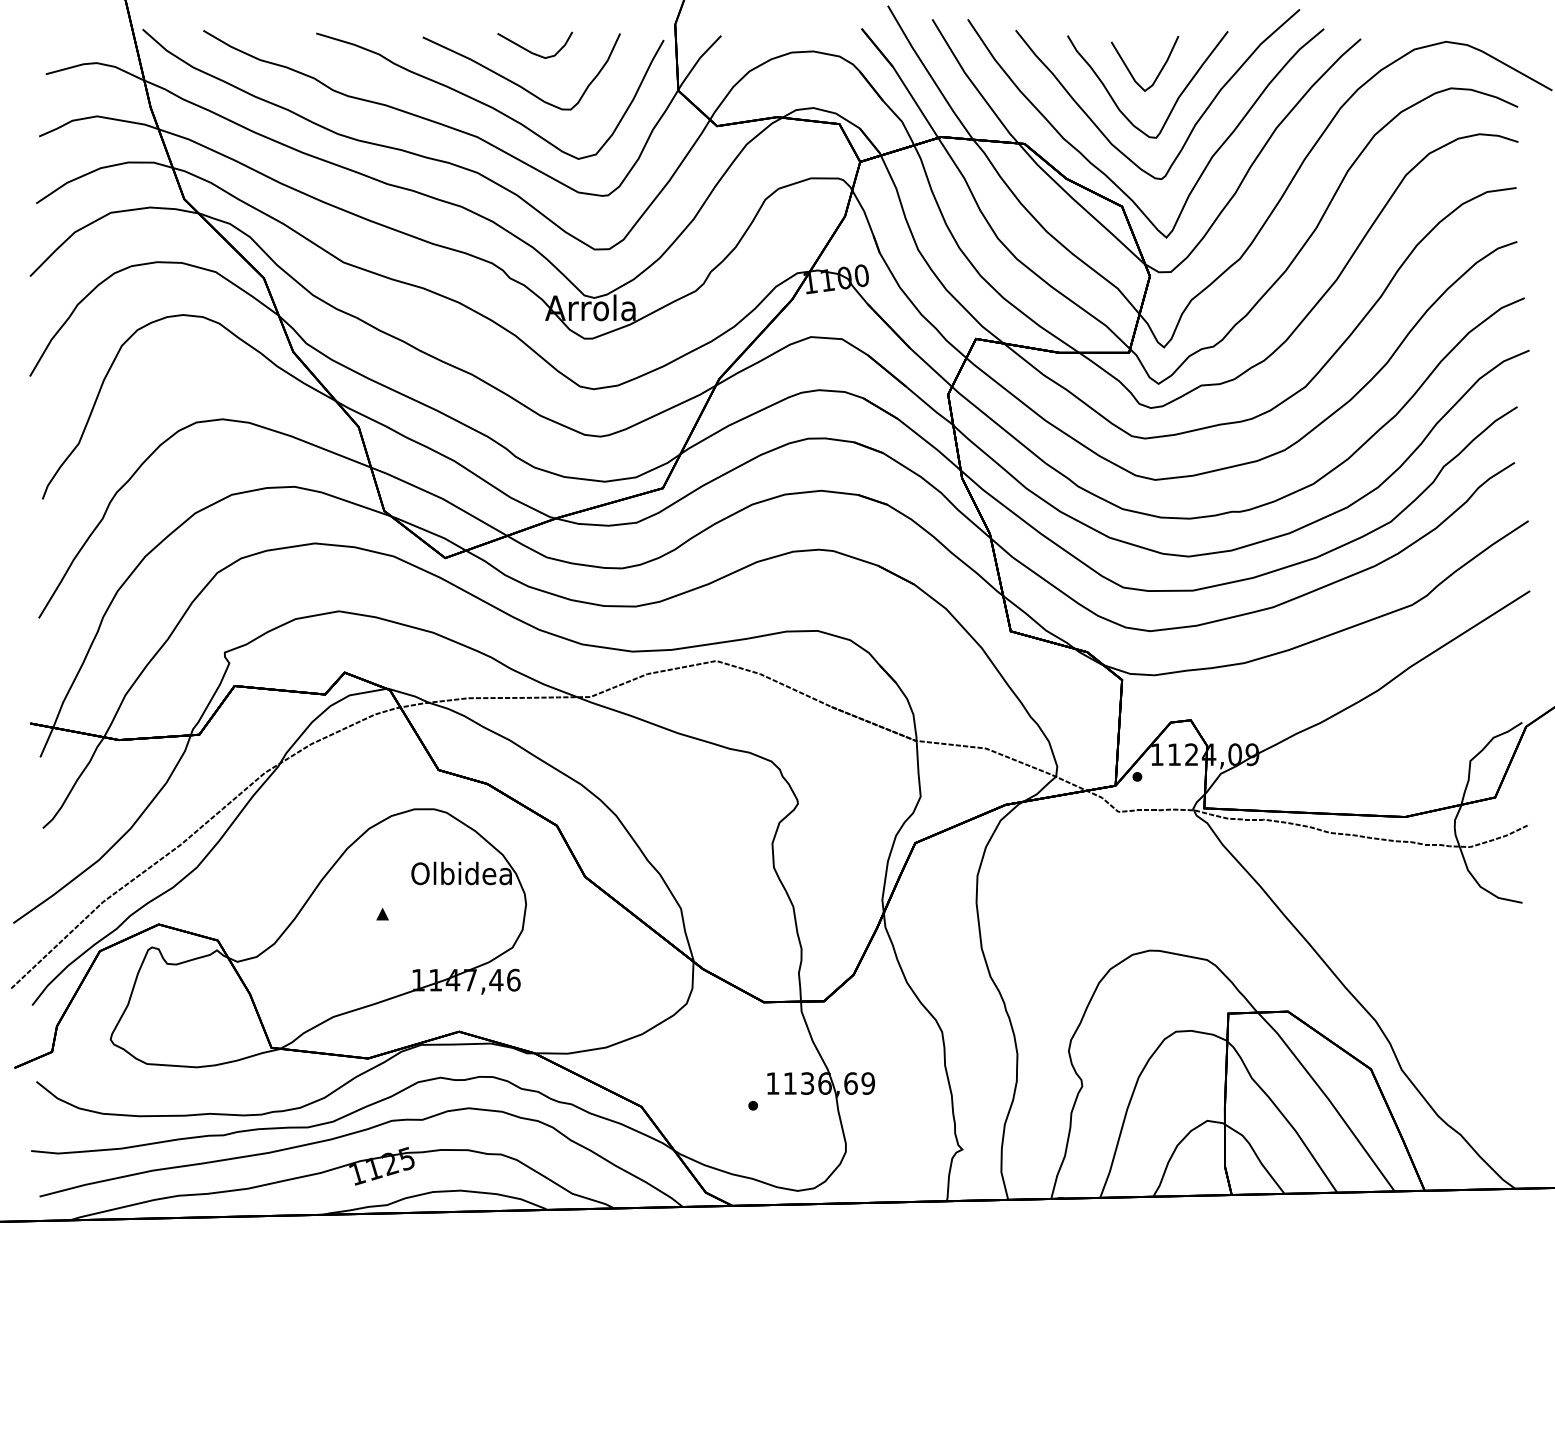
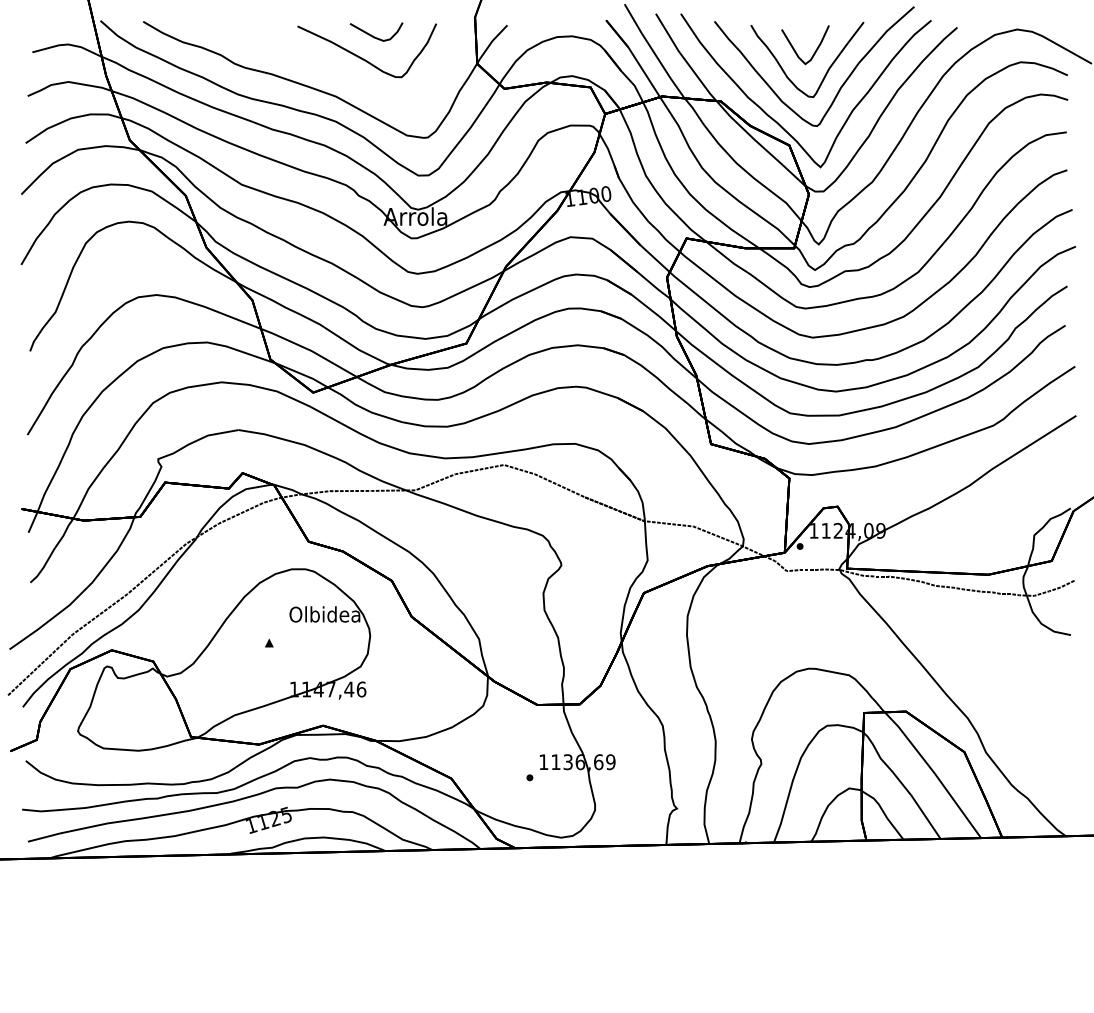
curve: (485, 103) -> (341, 72), removed

